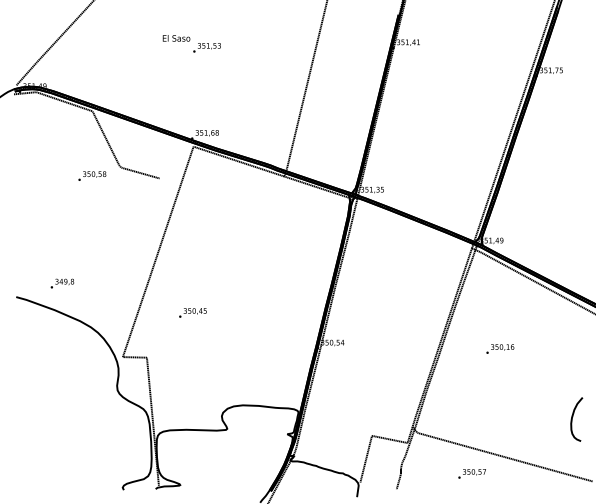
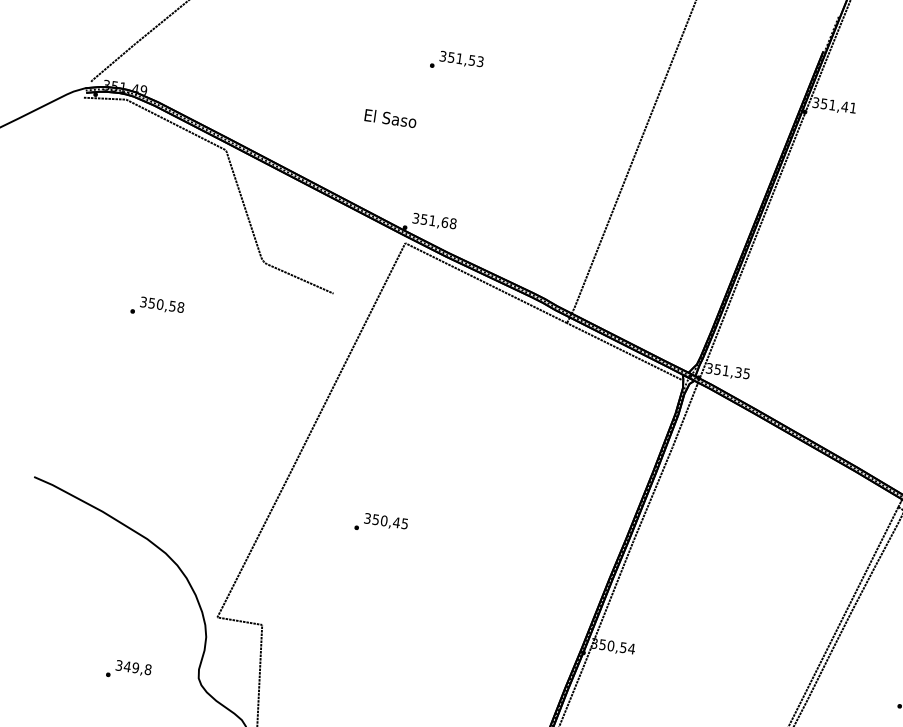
text: (176, 38) -> (390, 118), moved
text: (92, 175) -> (157, 306), moved
text: (62, 283) -> (129, 670), moved
text: (192, 312) -> (380, 523), moved

